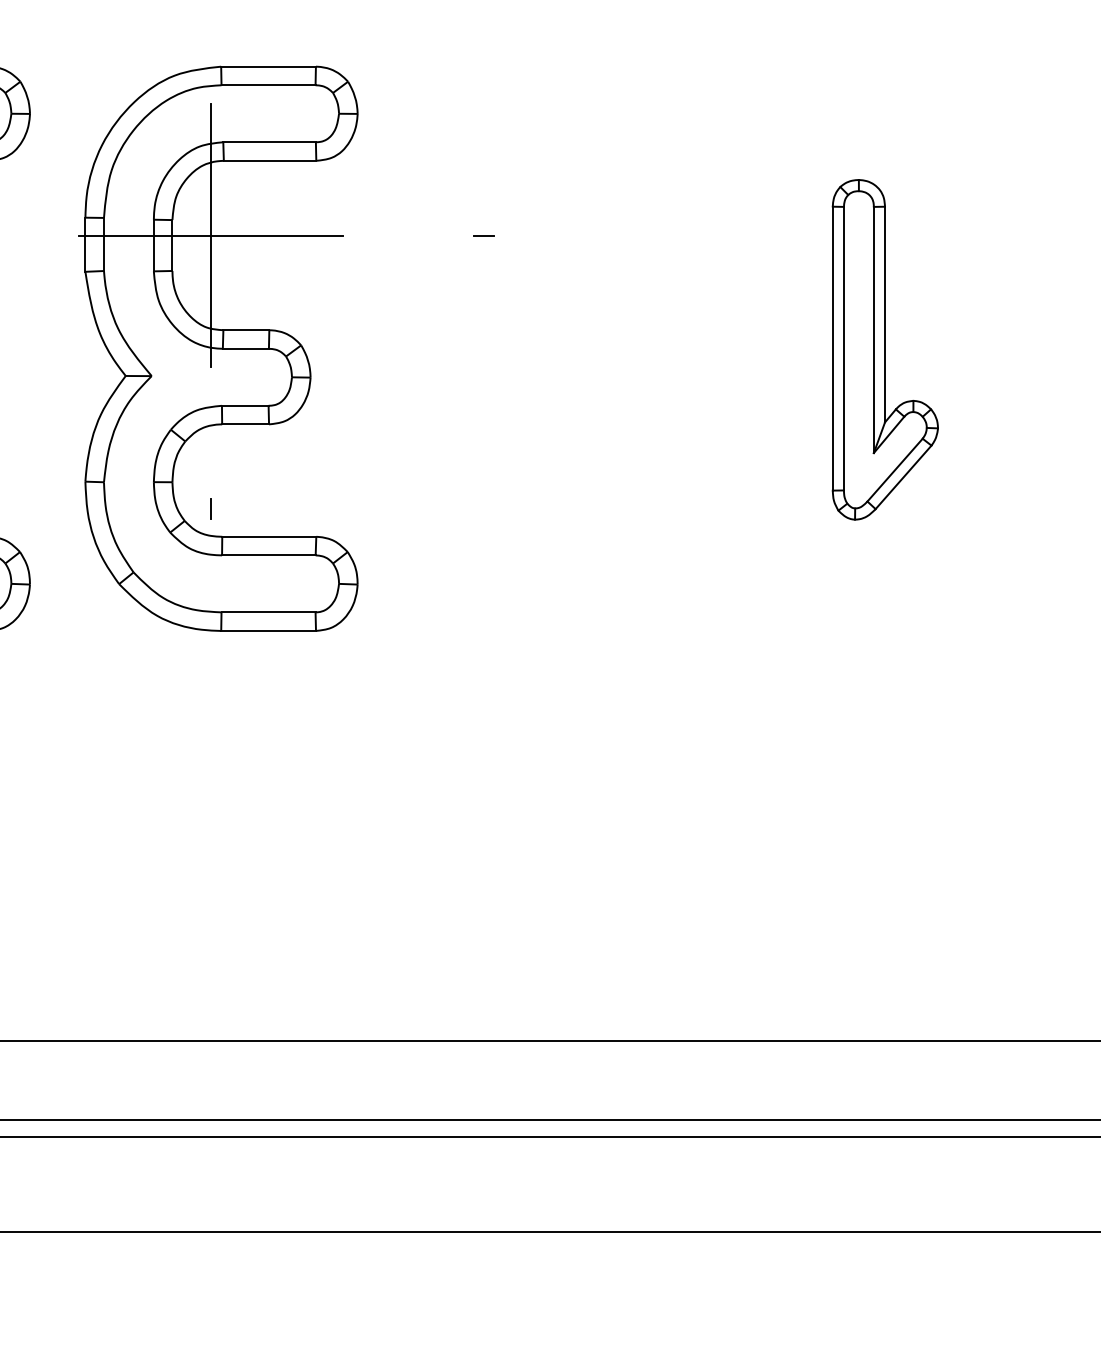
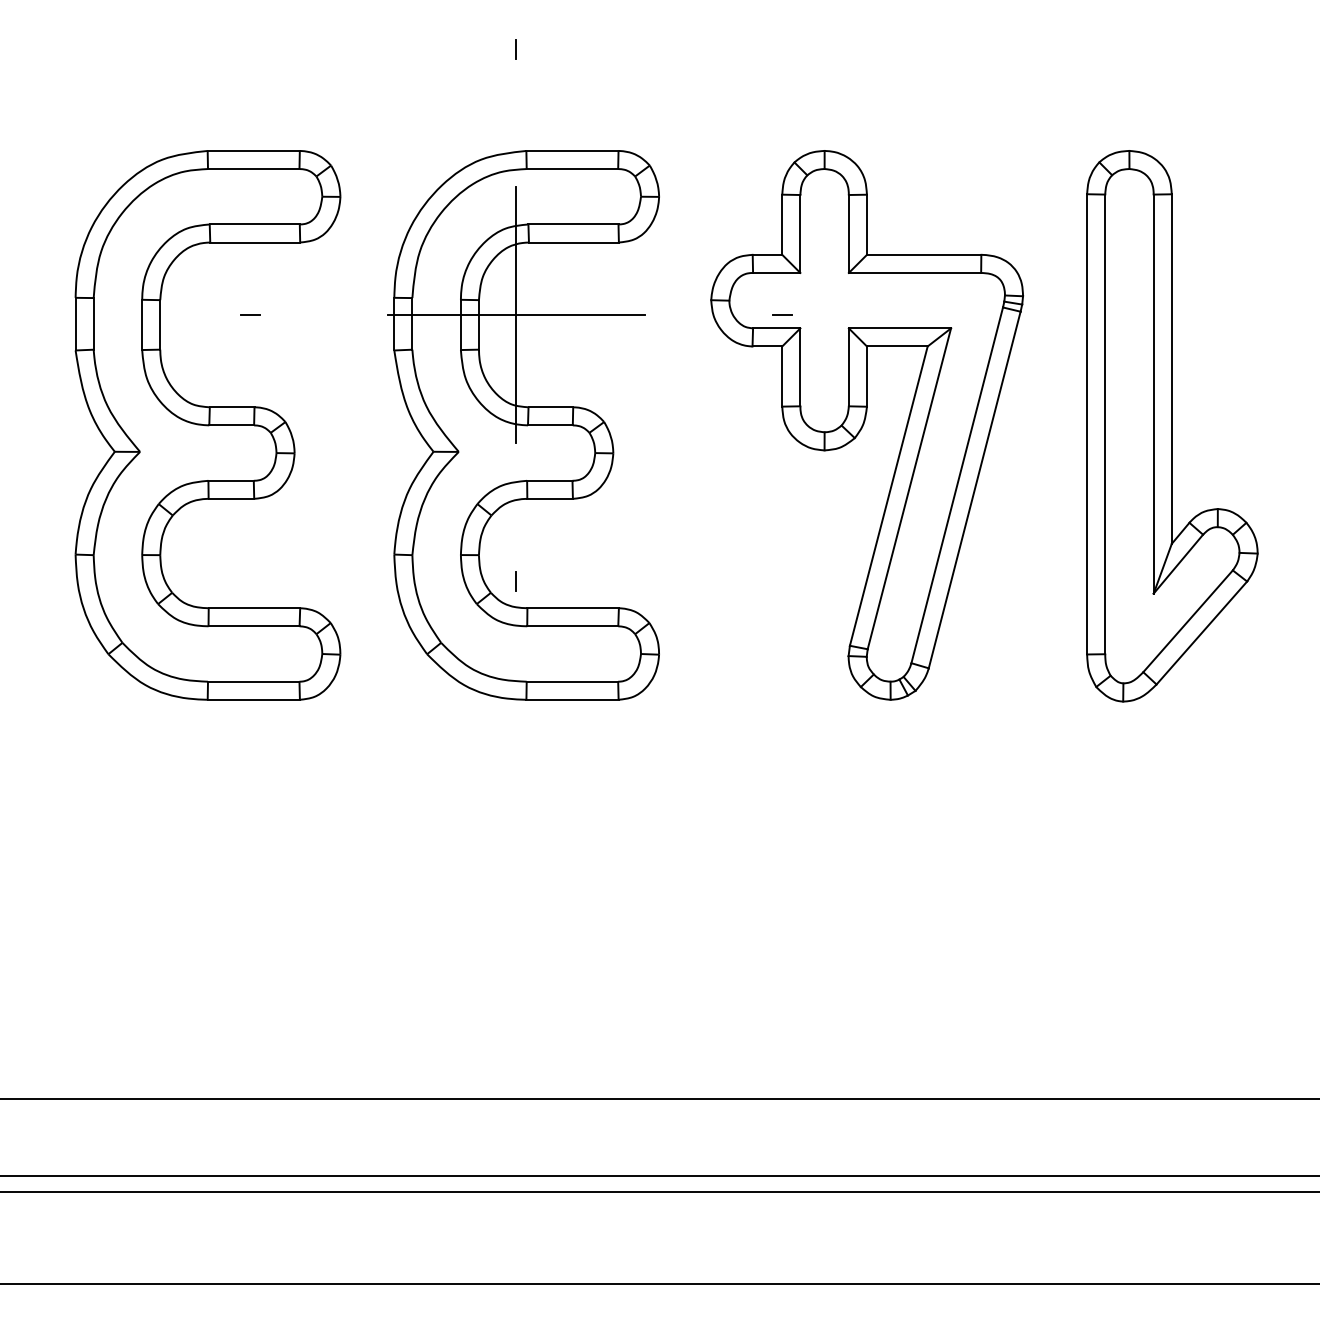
part: (570, 348) -> (866, 425), added
part: (885, 349) -> (1172, 426), size x1.67

